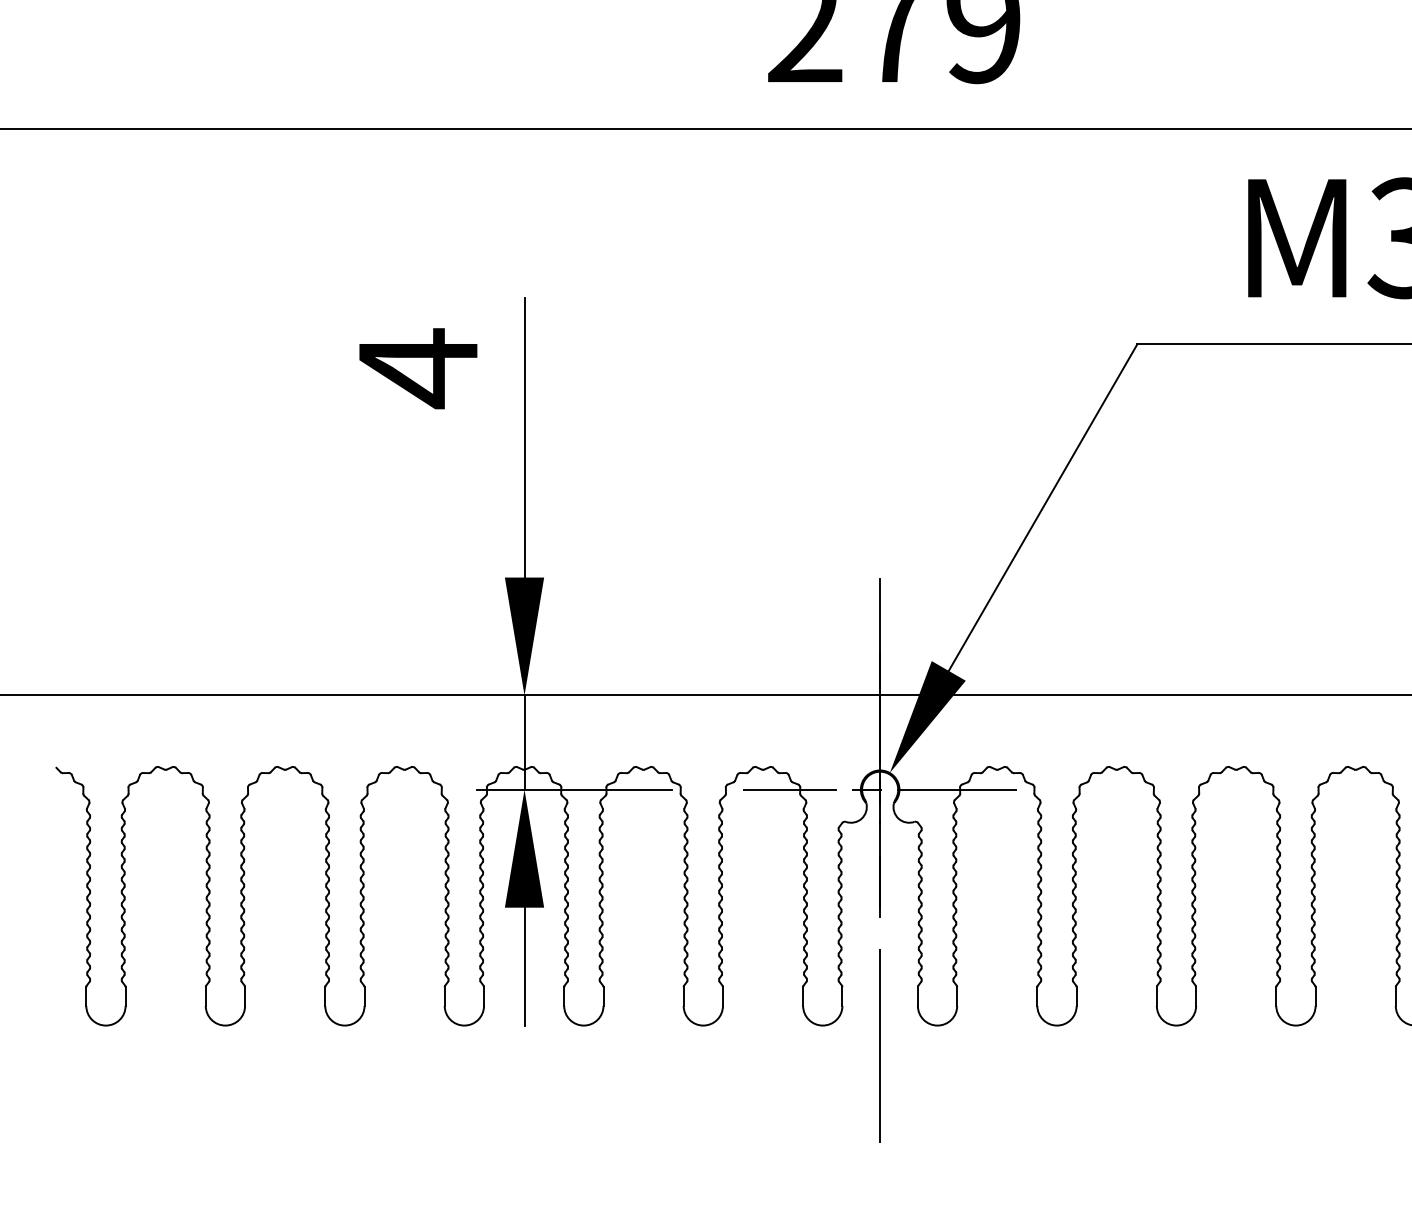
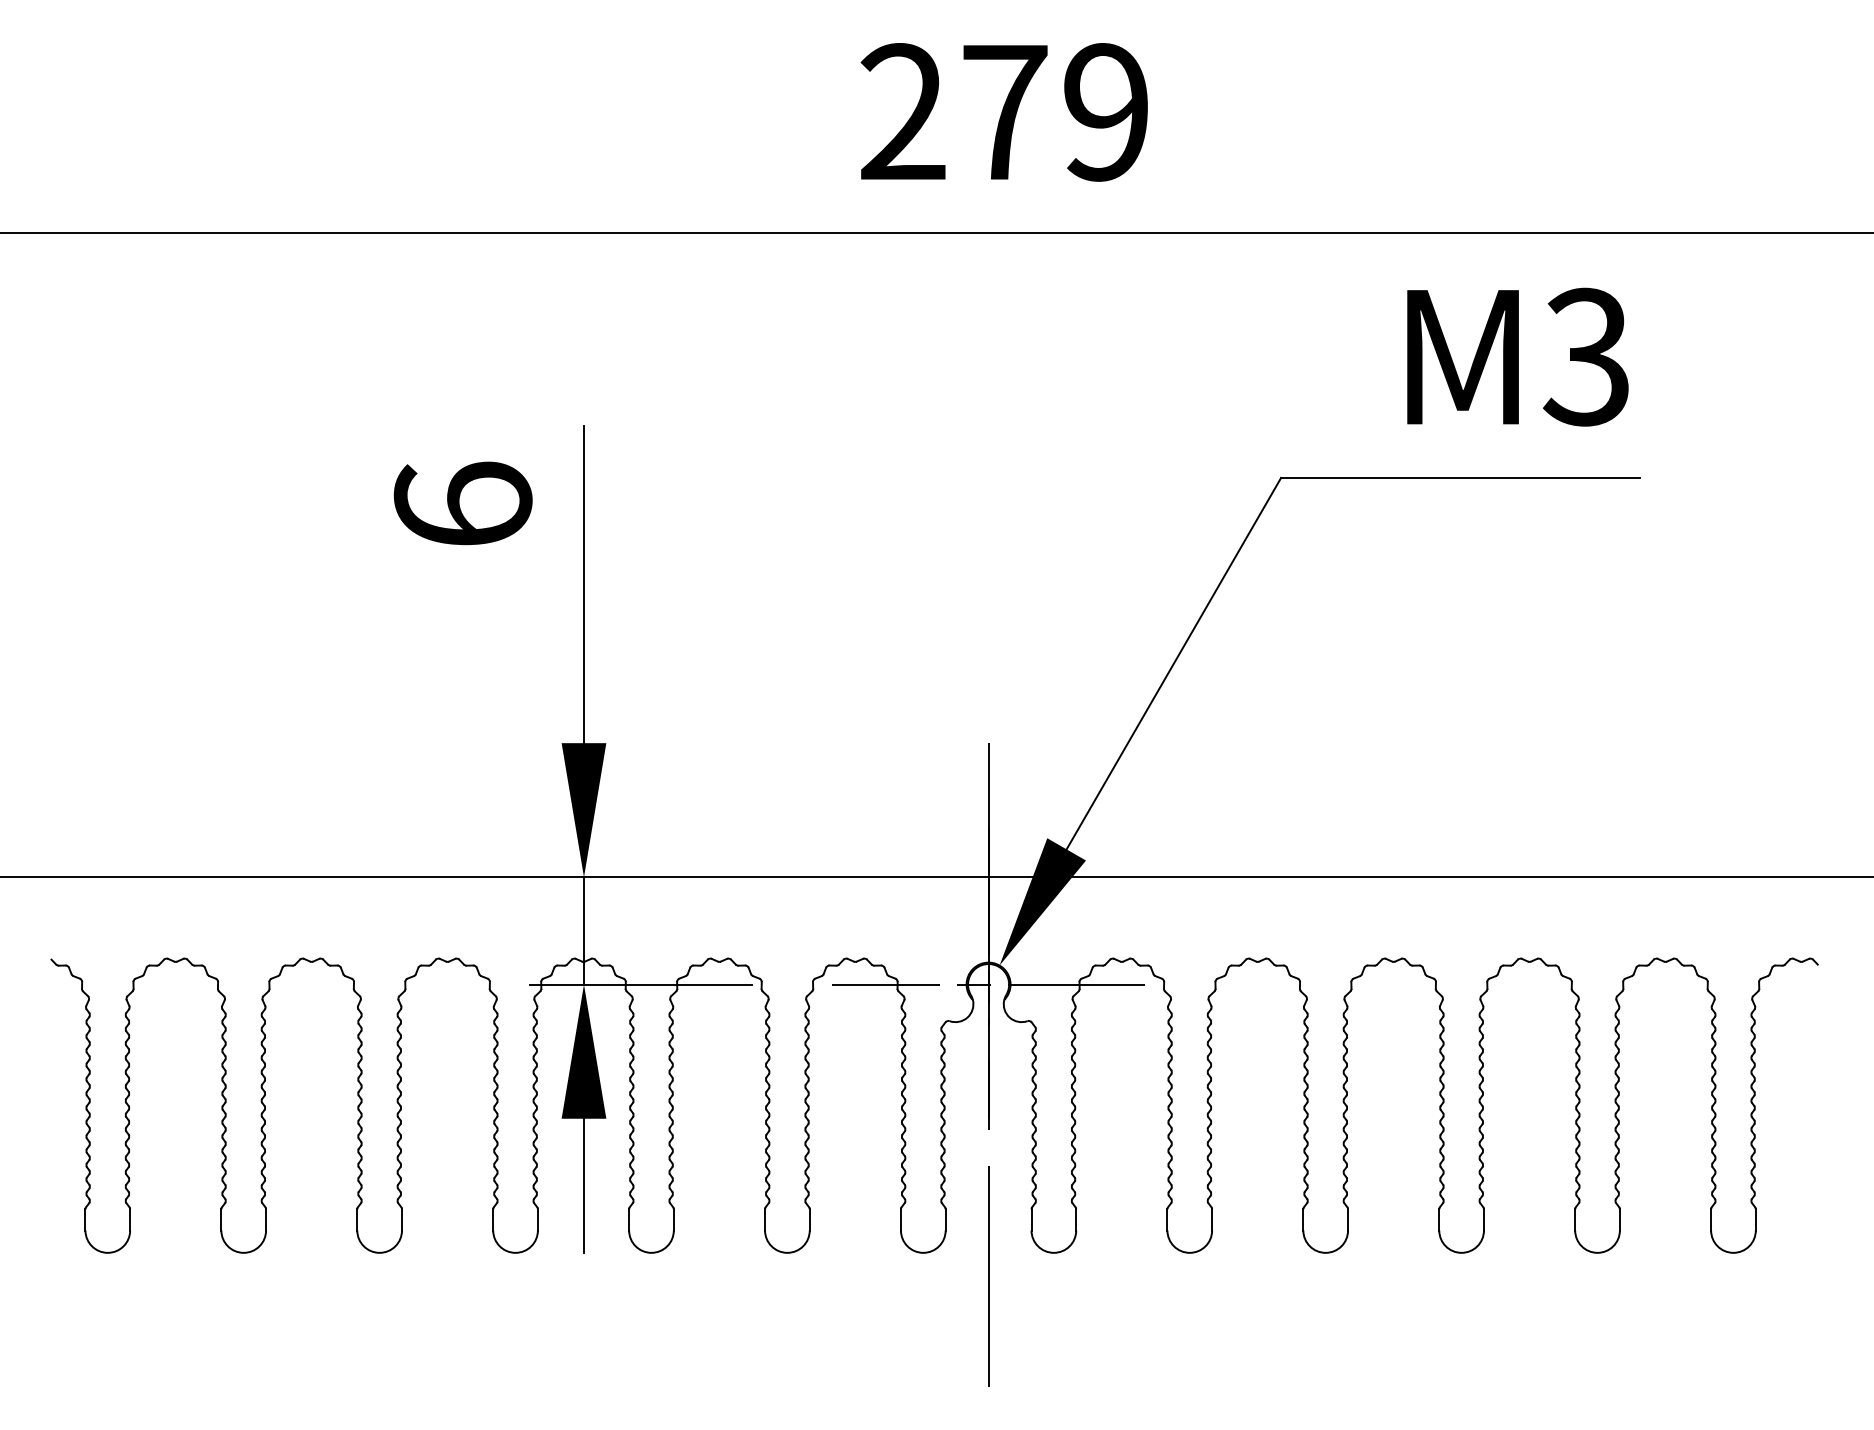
text: (417, 368) -> (462, 505), 4 -> 6

